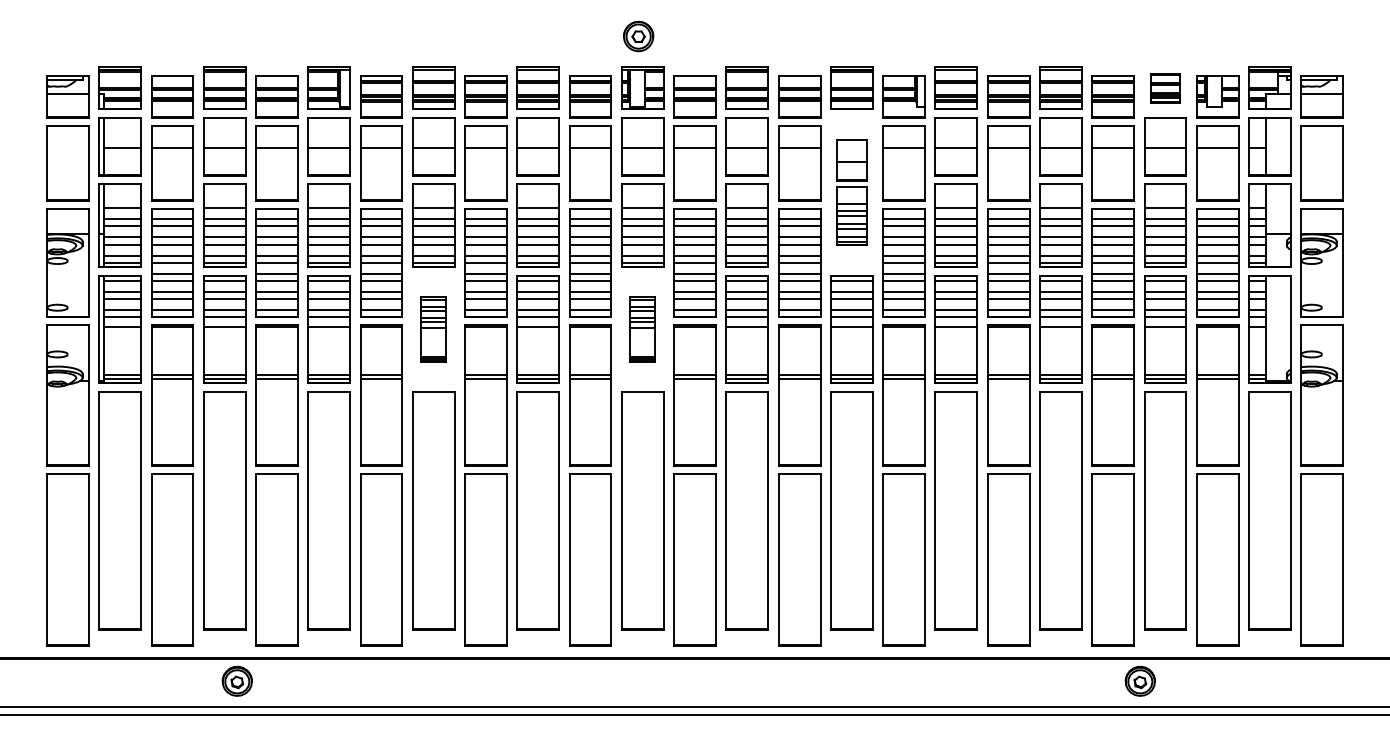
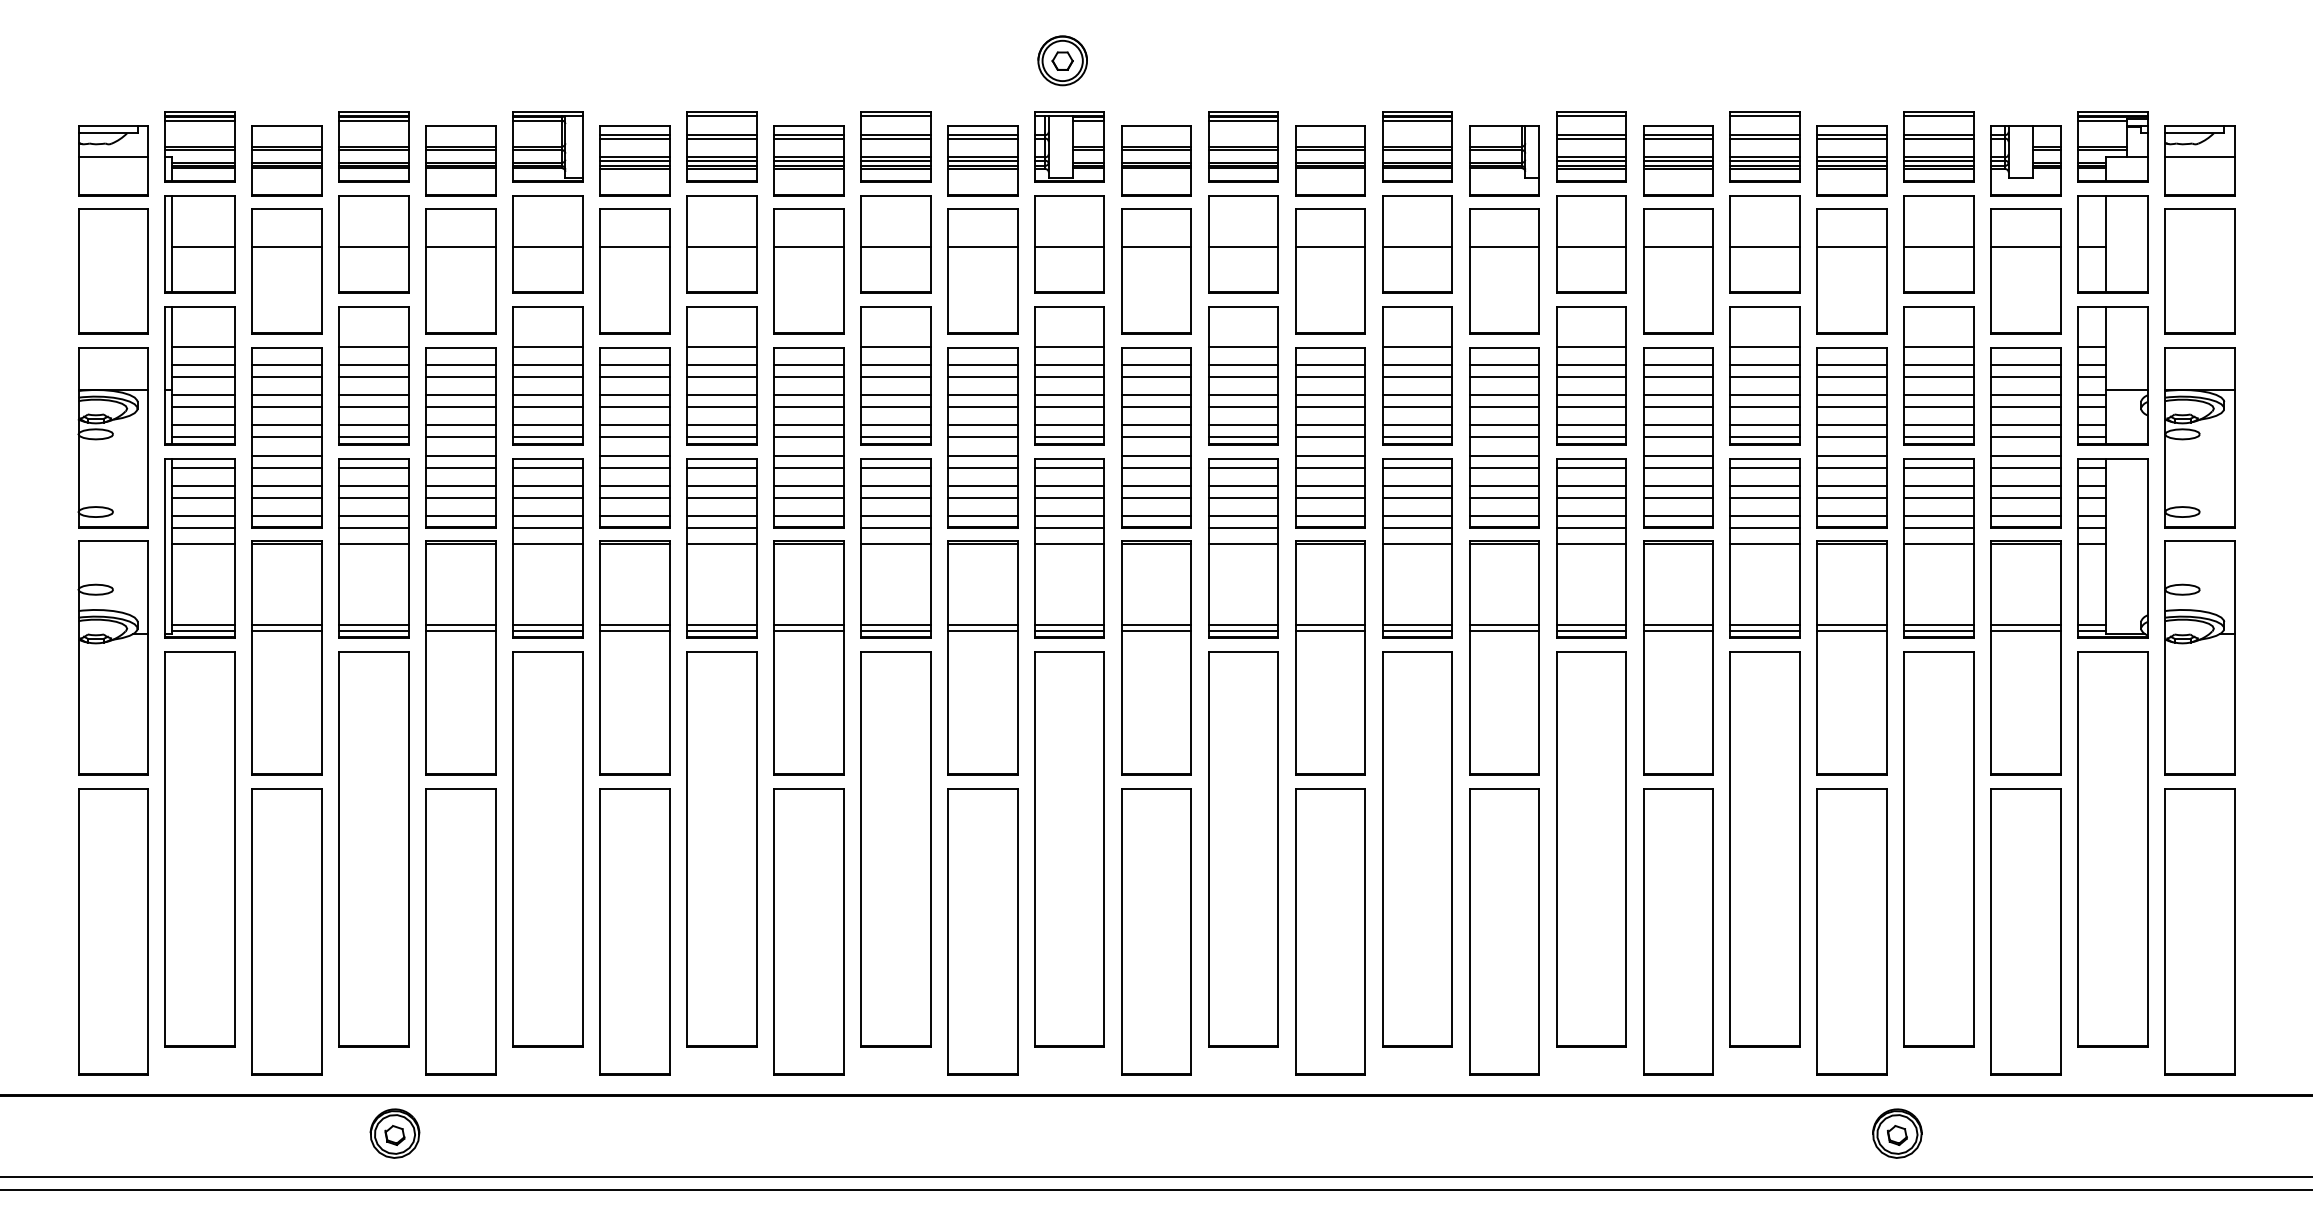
part: (1165, 87) -> (1939, 145), size x1.43
part: (851, 192) -> (1416, 320), size x1.43
part: (433, 329) -> (721, 548), size x1.67
part: (642, 329) -> (1069, 548), size x1.67

